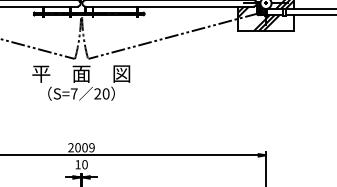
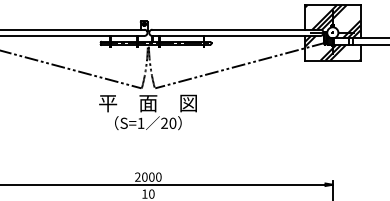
text: (73, 93) -> (140, 122), S=7 -> S=1
text: (91, 147) -> (158, 176), 2009 -> 2000

